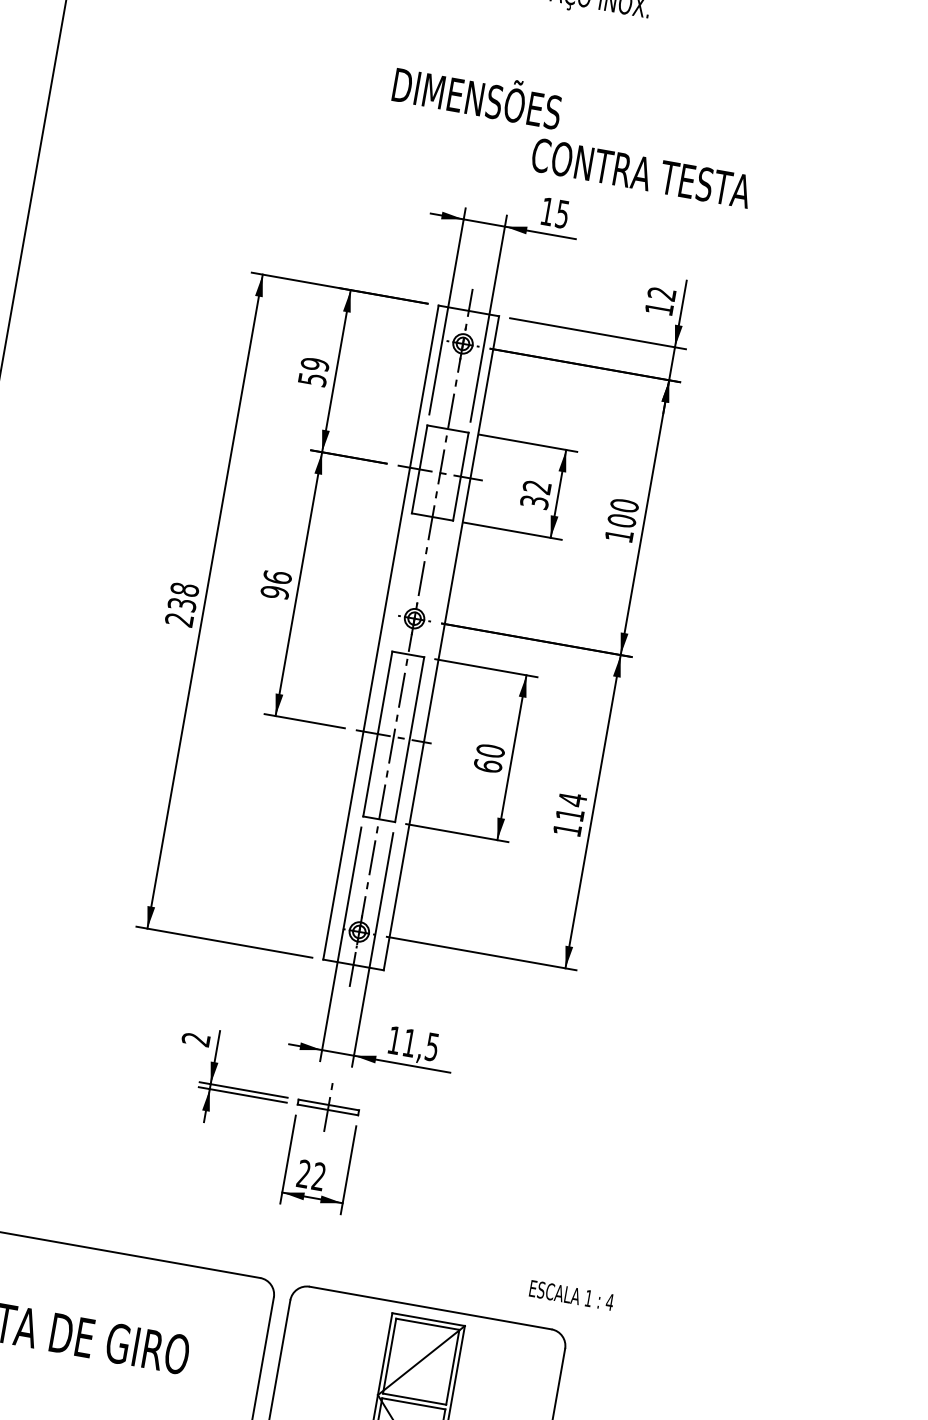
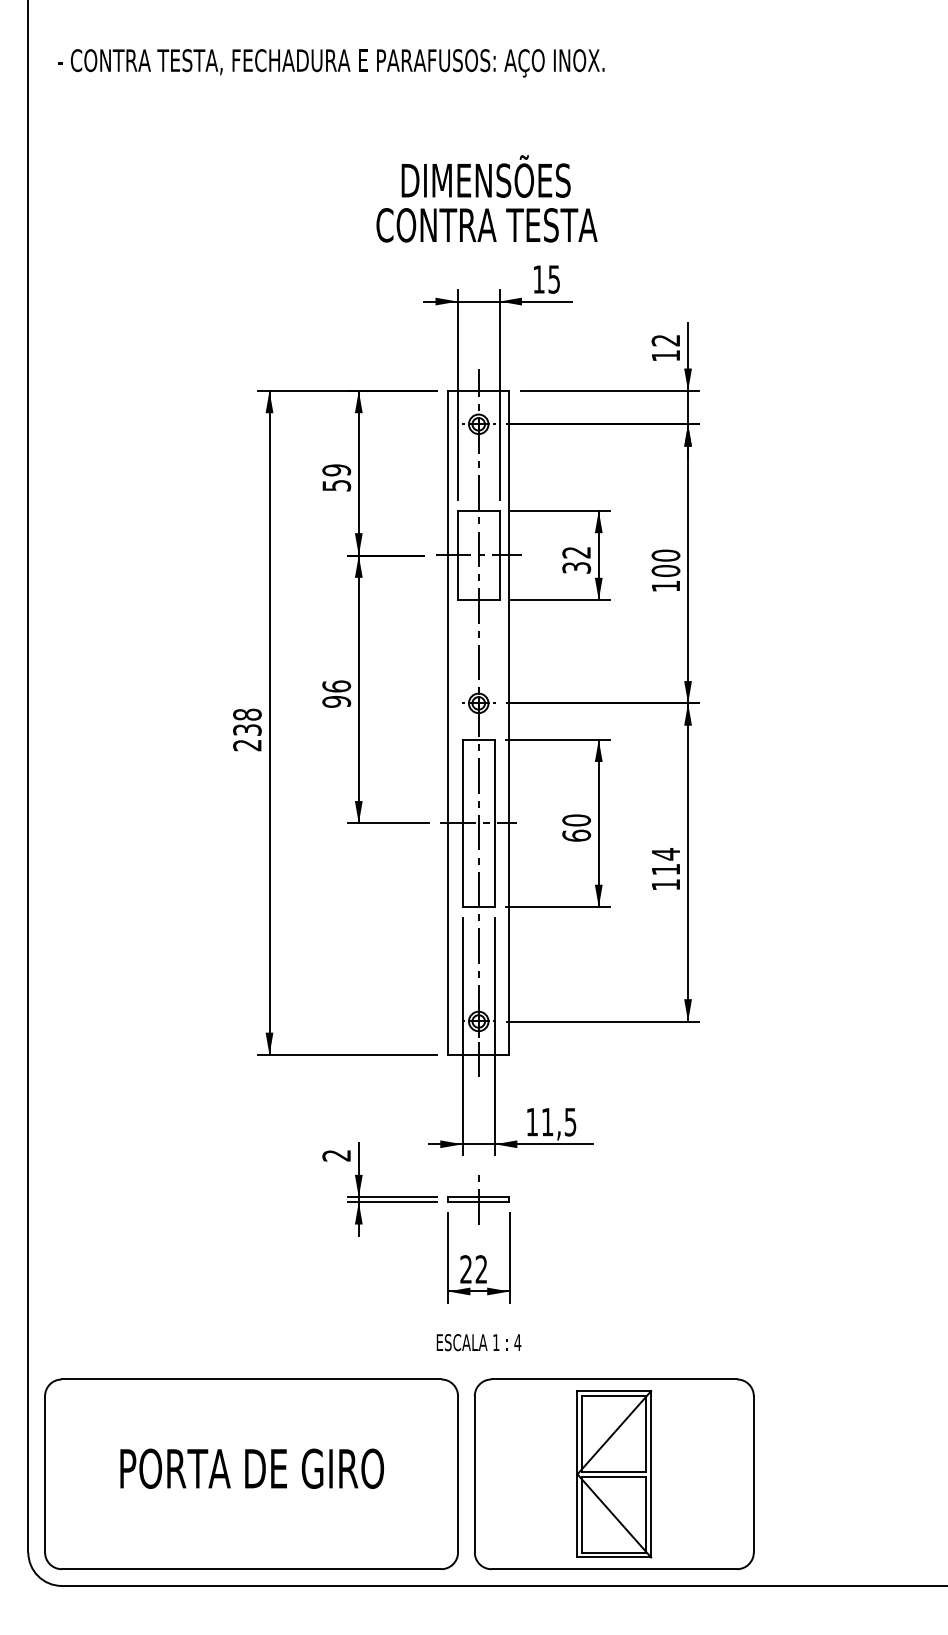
text: (477, 94) -> (485, 176), moved
text: (641, 173) -> (486, 225), moved
text: (571, 1295) -> (478, 1342), moved

